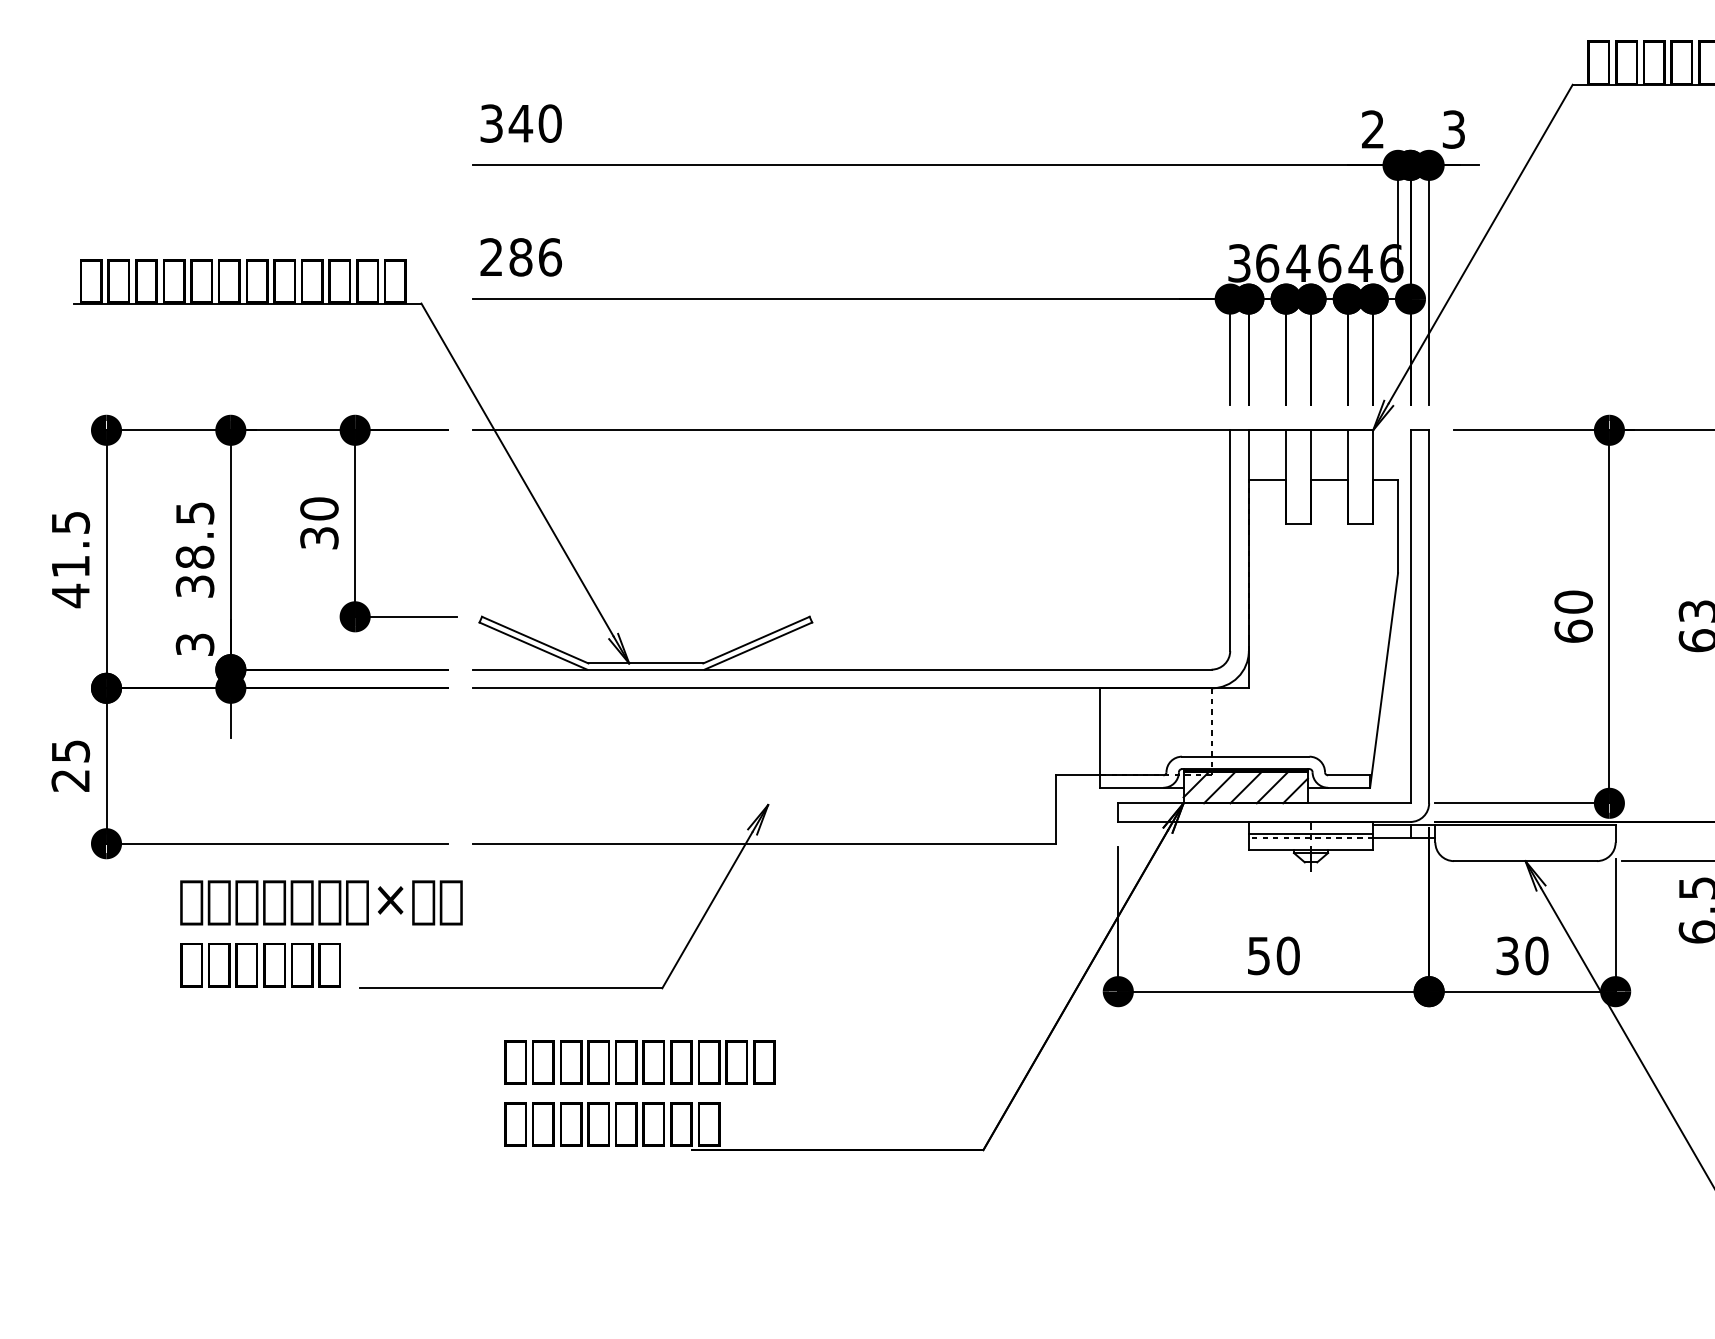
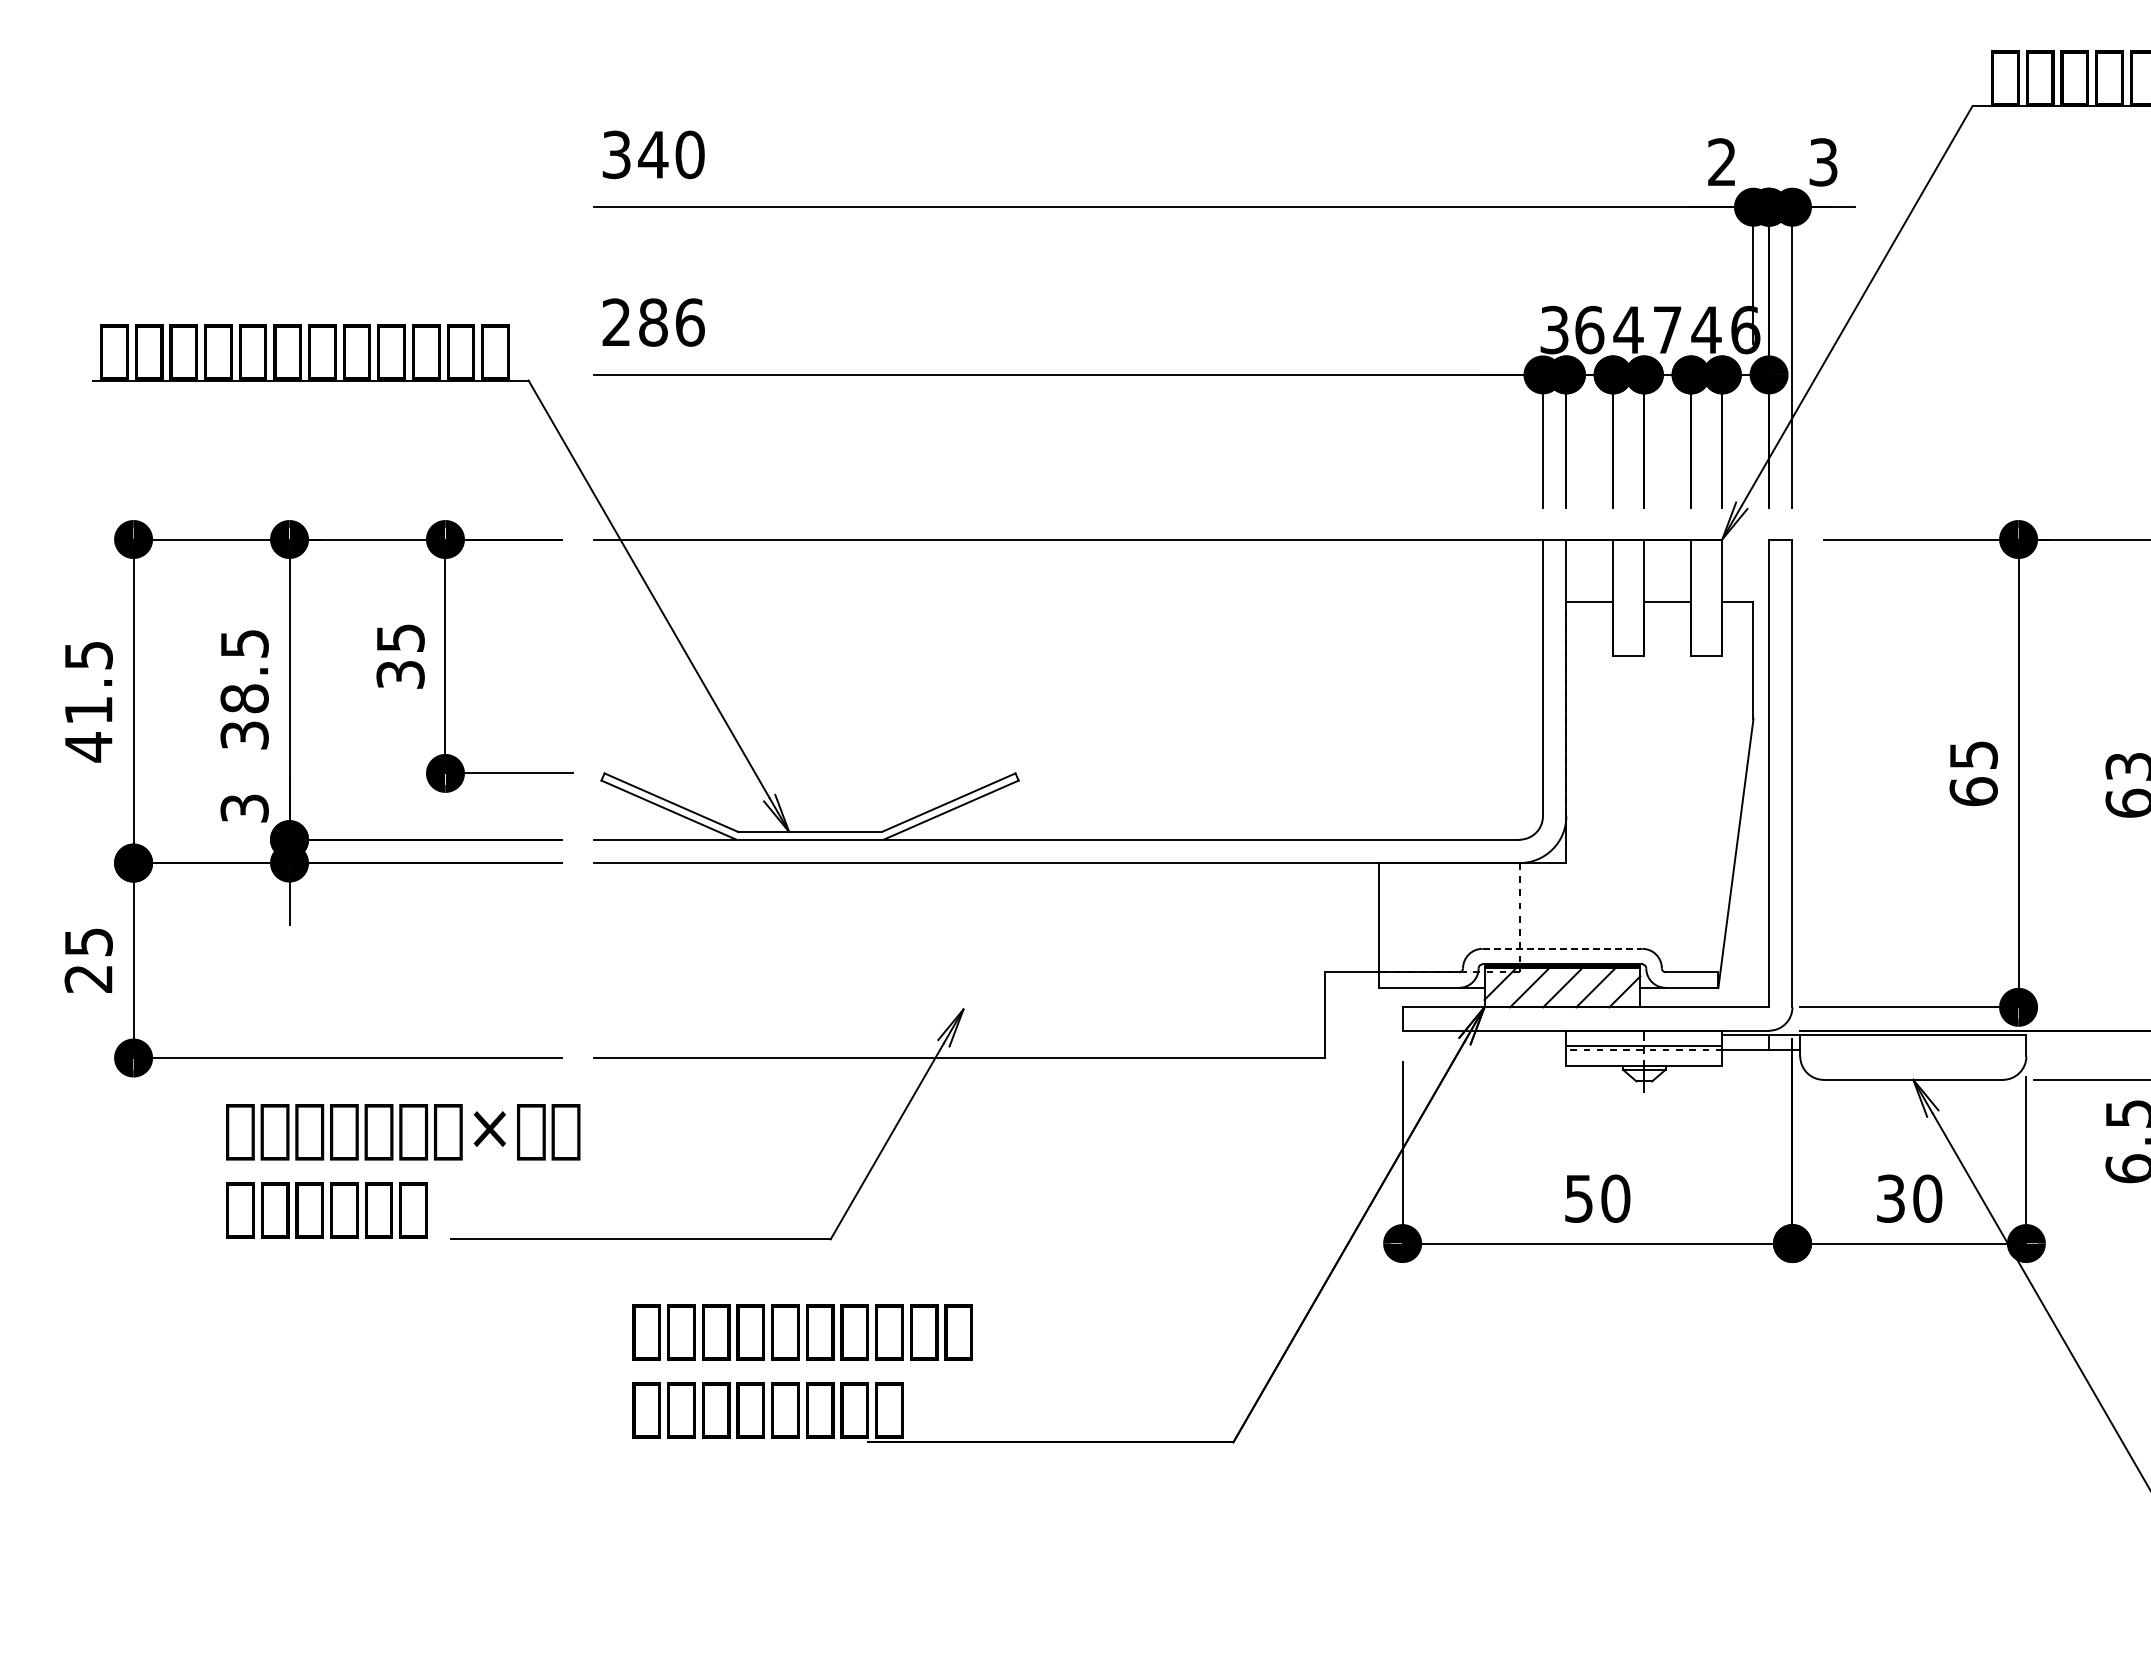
text: (1329, 262) -> (1667, 329), 6 -> 7
text: (319, 508) -> (400, 637), 30 -> 35
text: (1573, 601) -> (1973, 754), 60 -> 65
line: (1245, 756) -> (1562, 948), solid -> dashed

